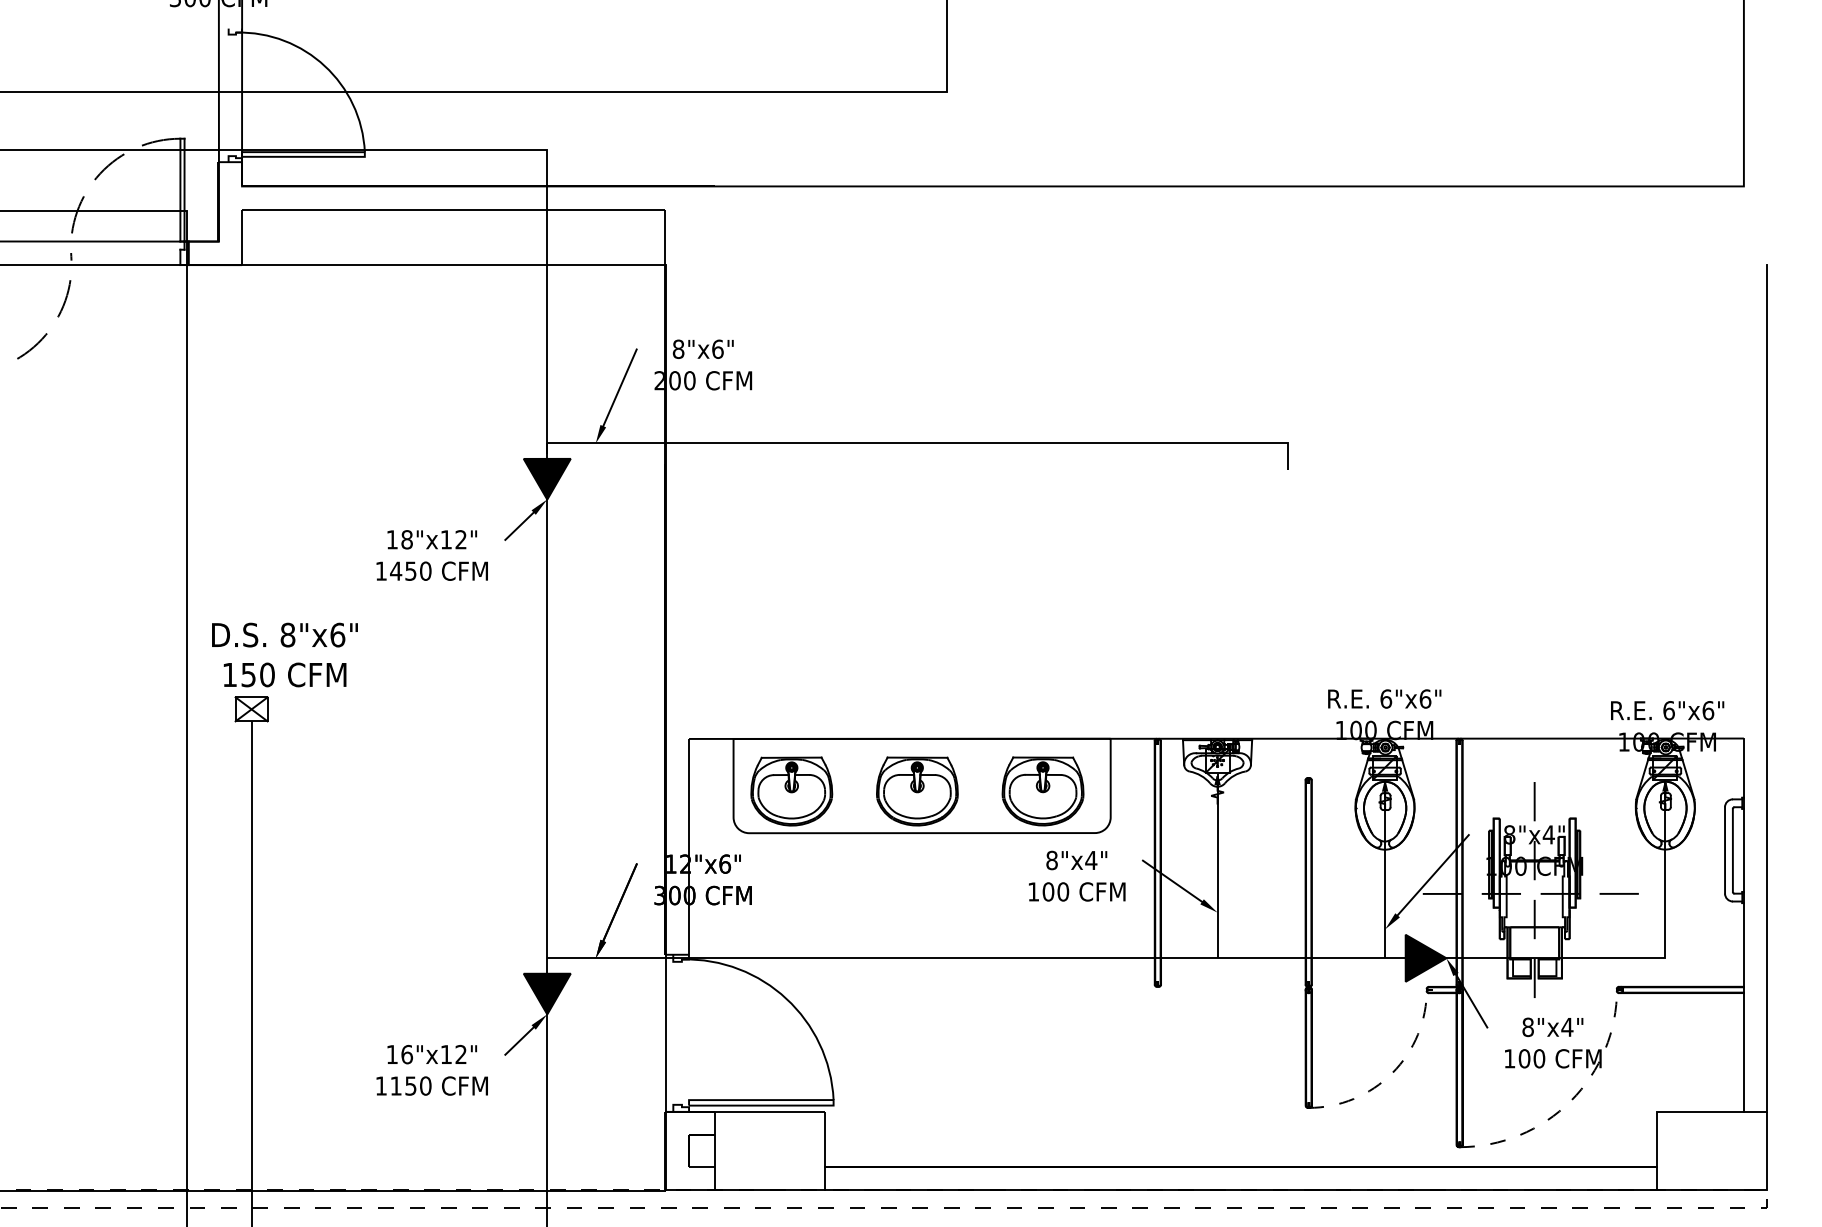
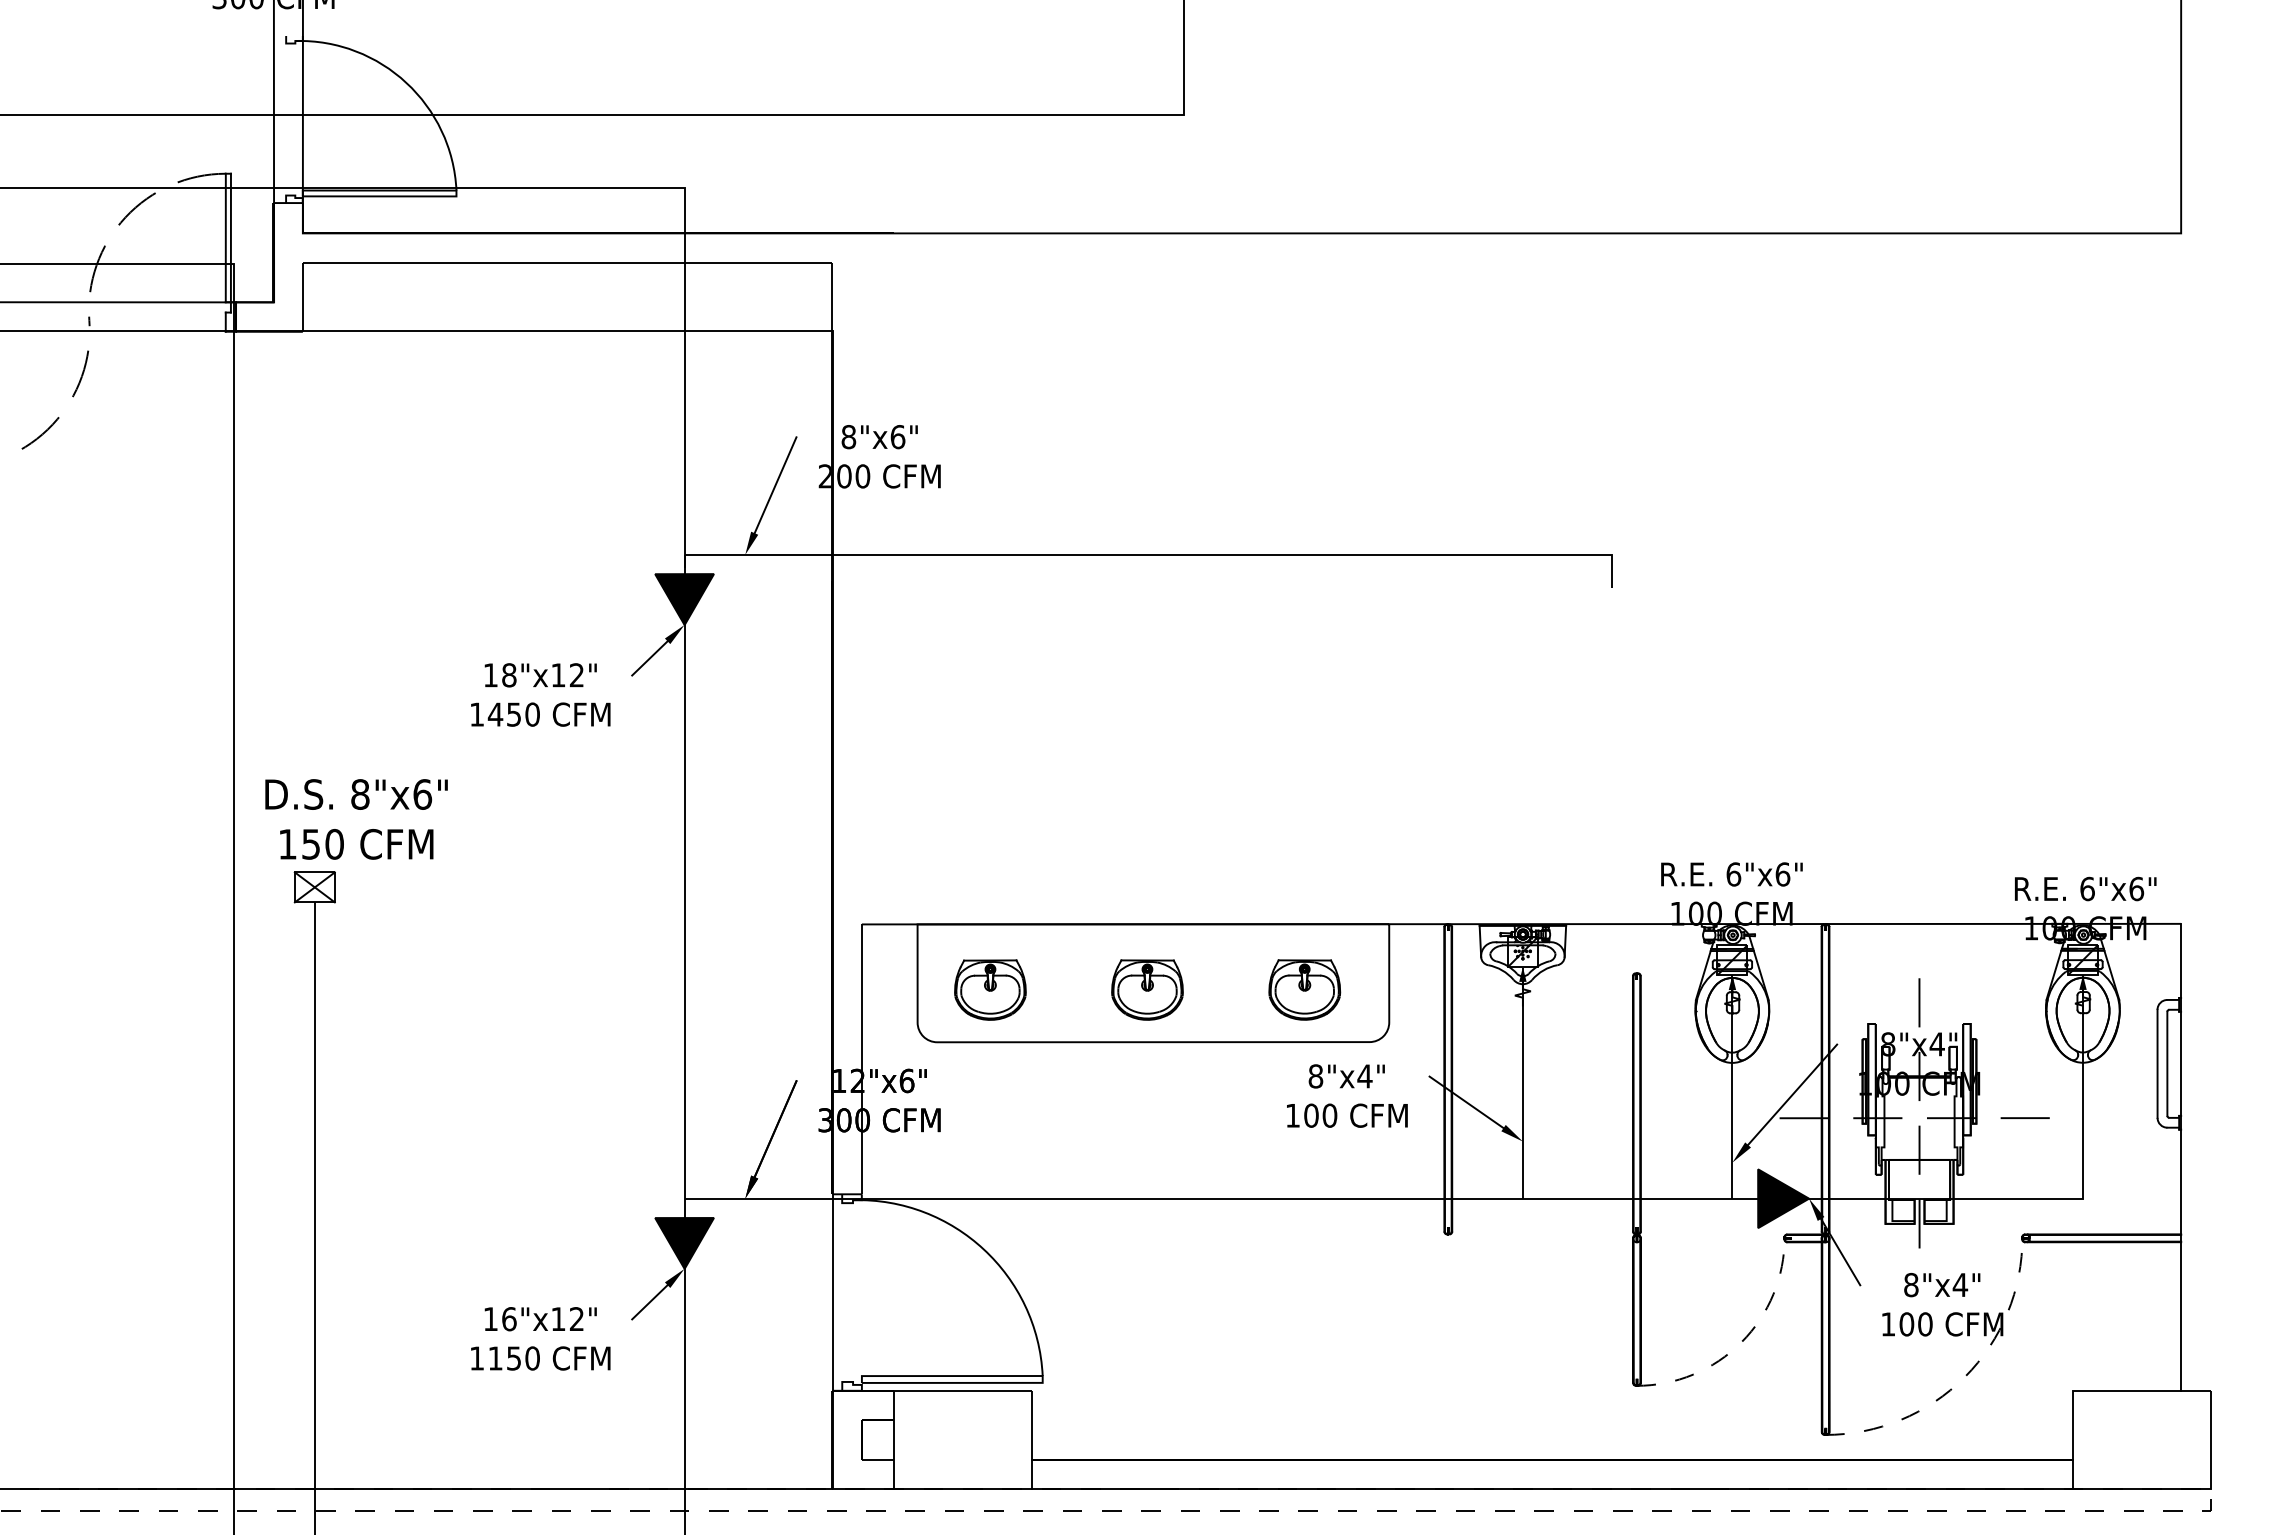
line: (1767, 687) -> (2210, 860), removed
part: (791, 791) -> (990, 989), size x0.7
part: (917, 791) -> (1147, 989), size x0.7
part: (1042, 791) -> (1304, 989), size x0.7

